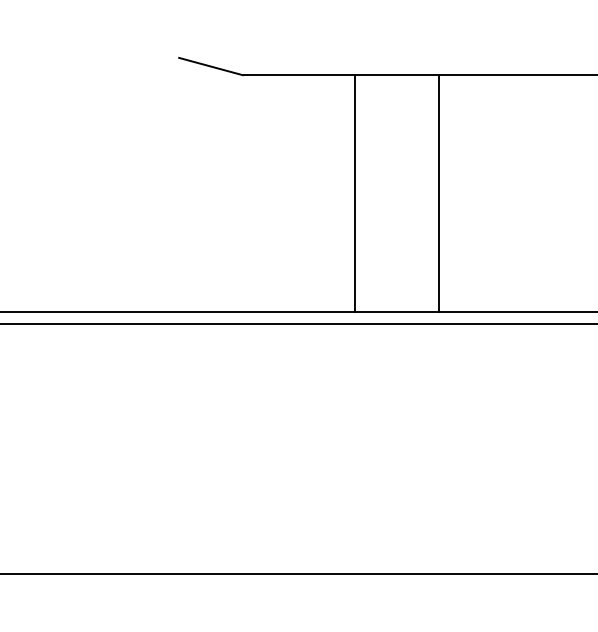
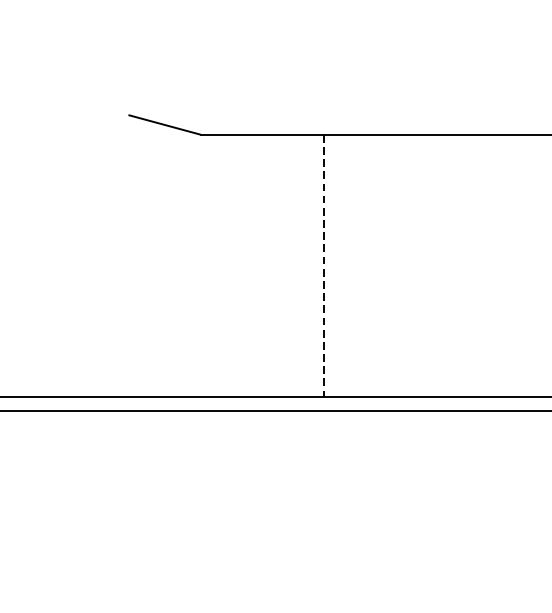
line: (438, 193) -> (416, 265), removed
line: (355, 194) -> (324, 266), solid -> dashed

